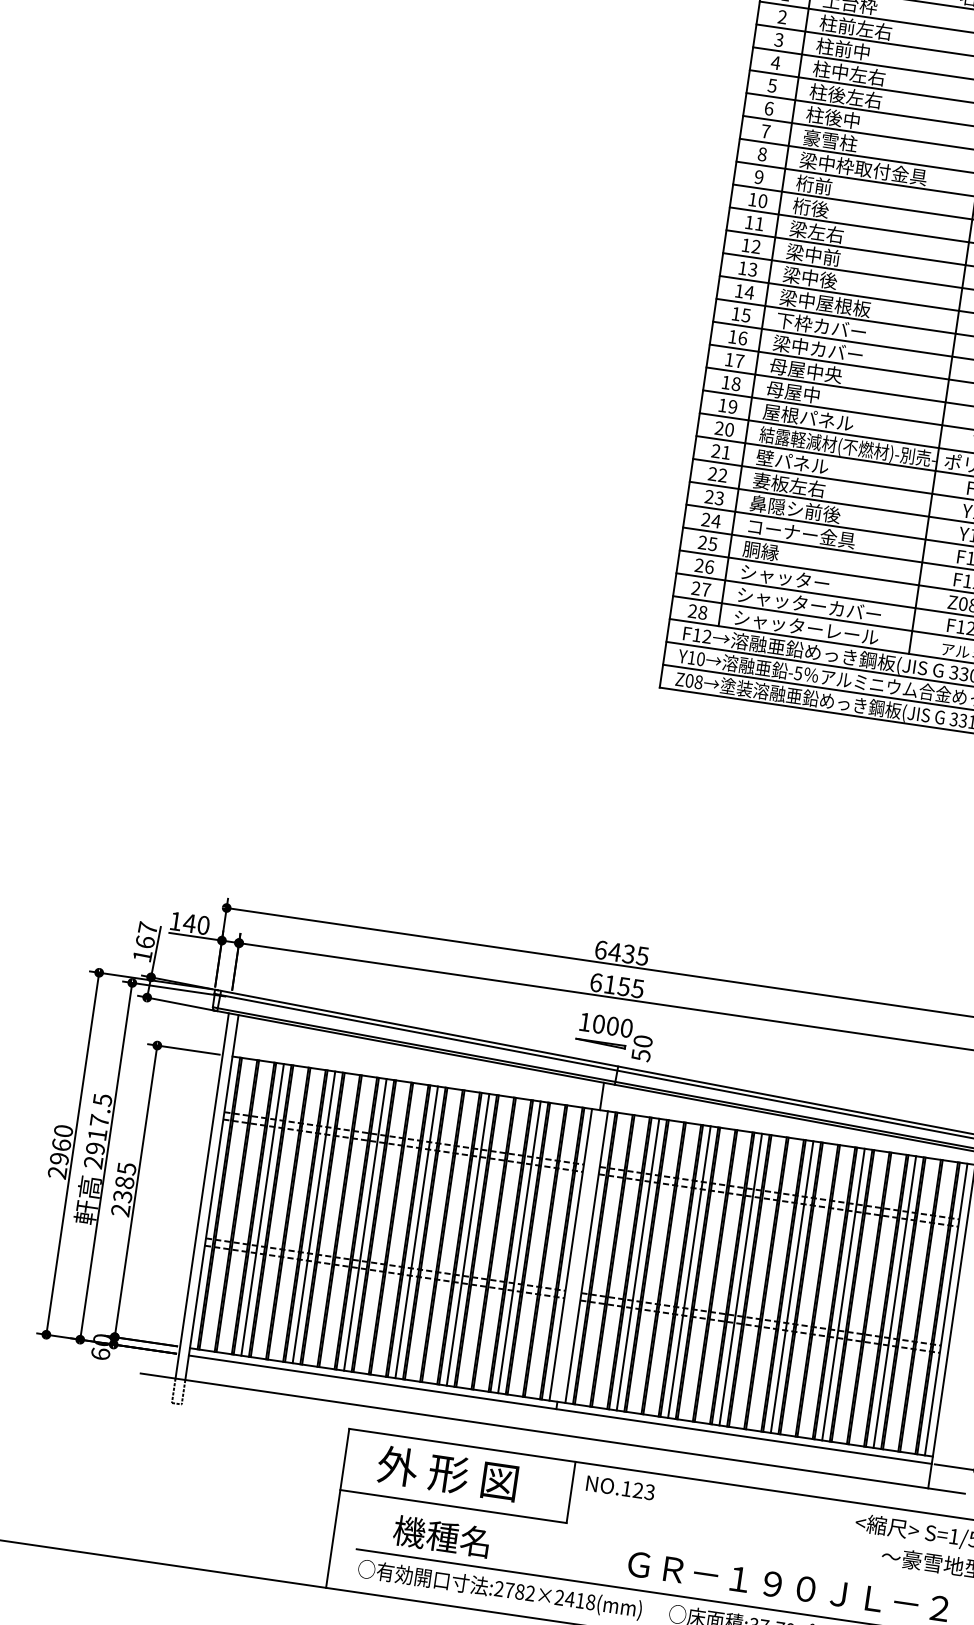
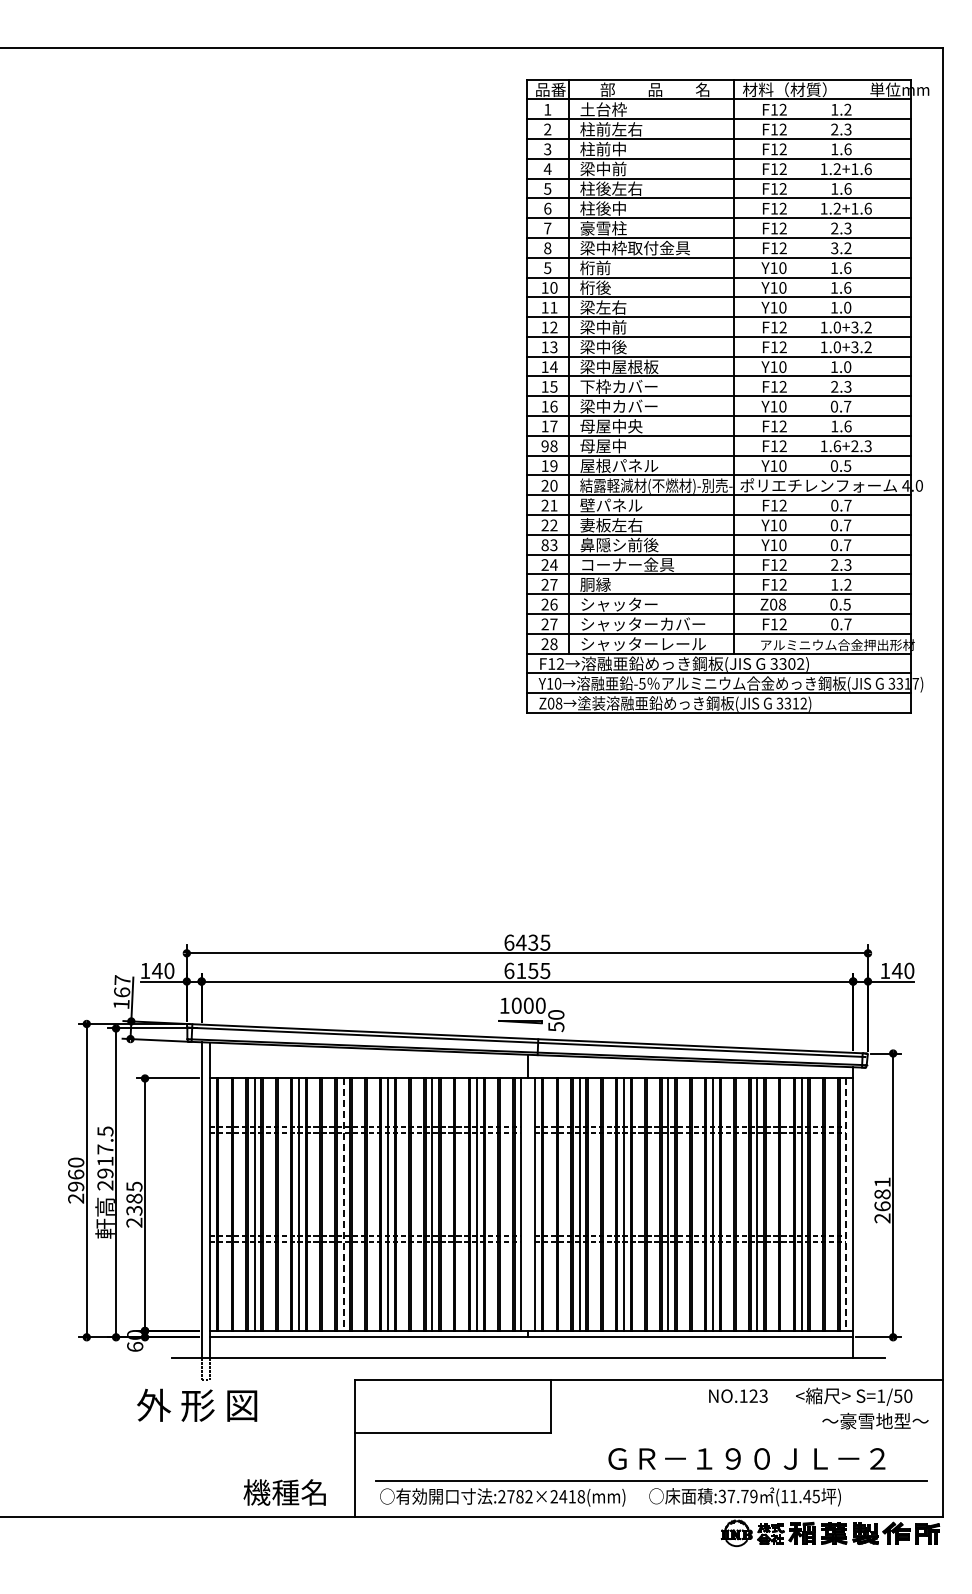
text: (849, 72) -> (611, 168), 柱中左右 -> 梁中前
text: (758, 176) -> (547, 267), 9 -> 5
text: (725, 382) -> (544, 446), 18 -> 98
text: (708, 497) -> (544, 545), 23 -> 83
text: (712, 543) -> (553, 584), 25 -> 27
line: (365, 1225) -> (343, 1205), solid -> dashed
line: (946, 1310) -> (846, 1205), solid -> dashed
text: (448, 1472) -> (197, 1404), moved
text: (620, 1487) -> (738, 1395), moved
text: (441, 1536) -> (284, 1492), moved

